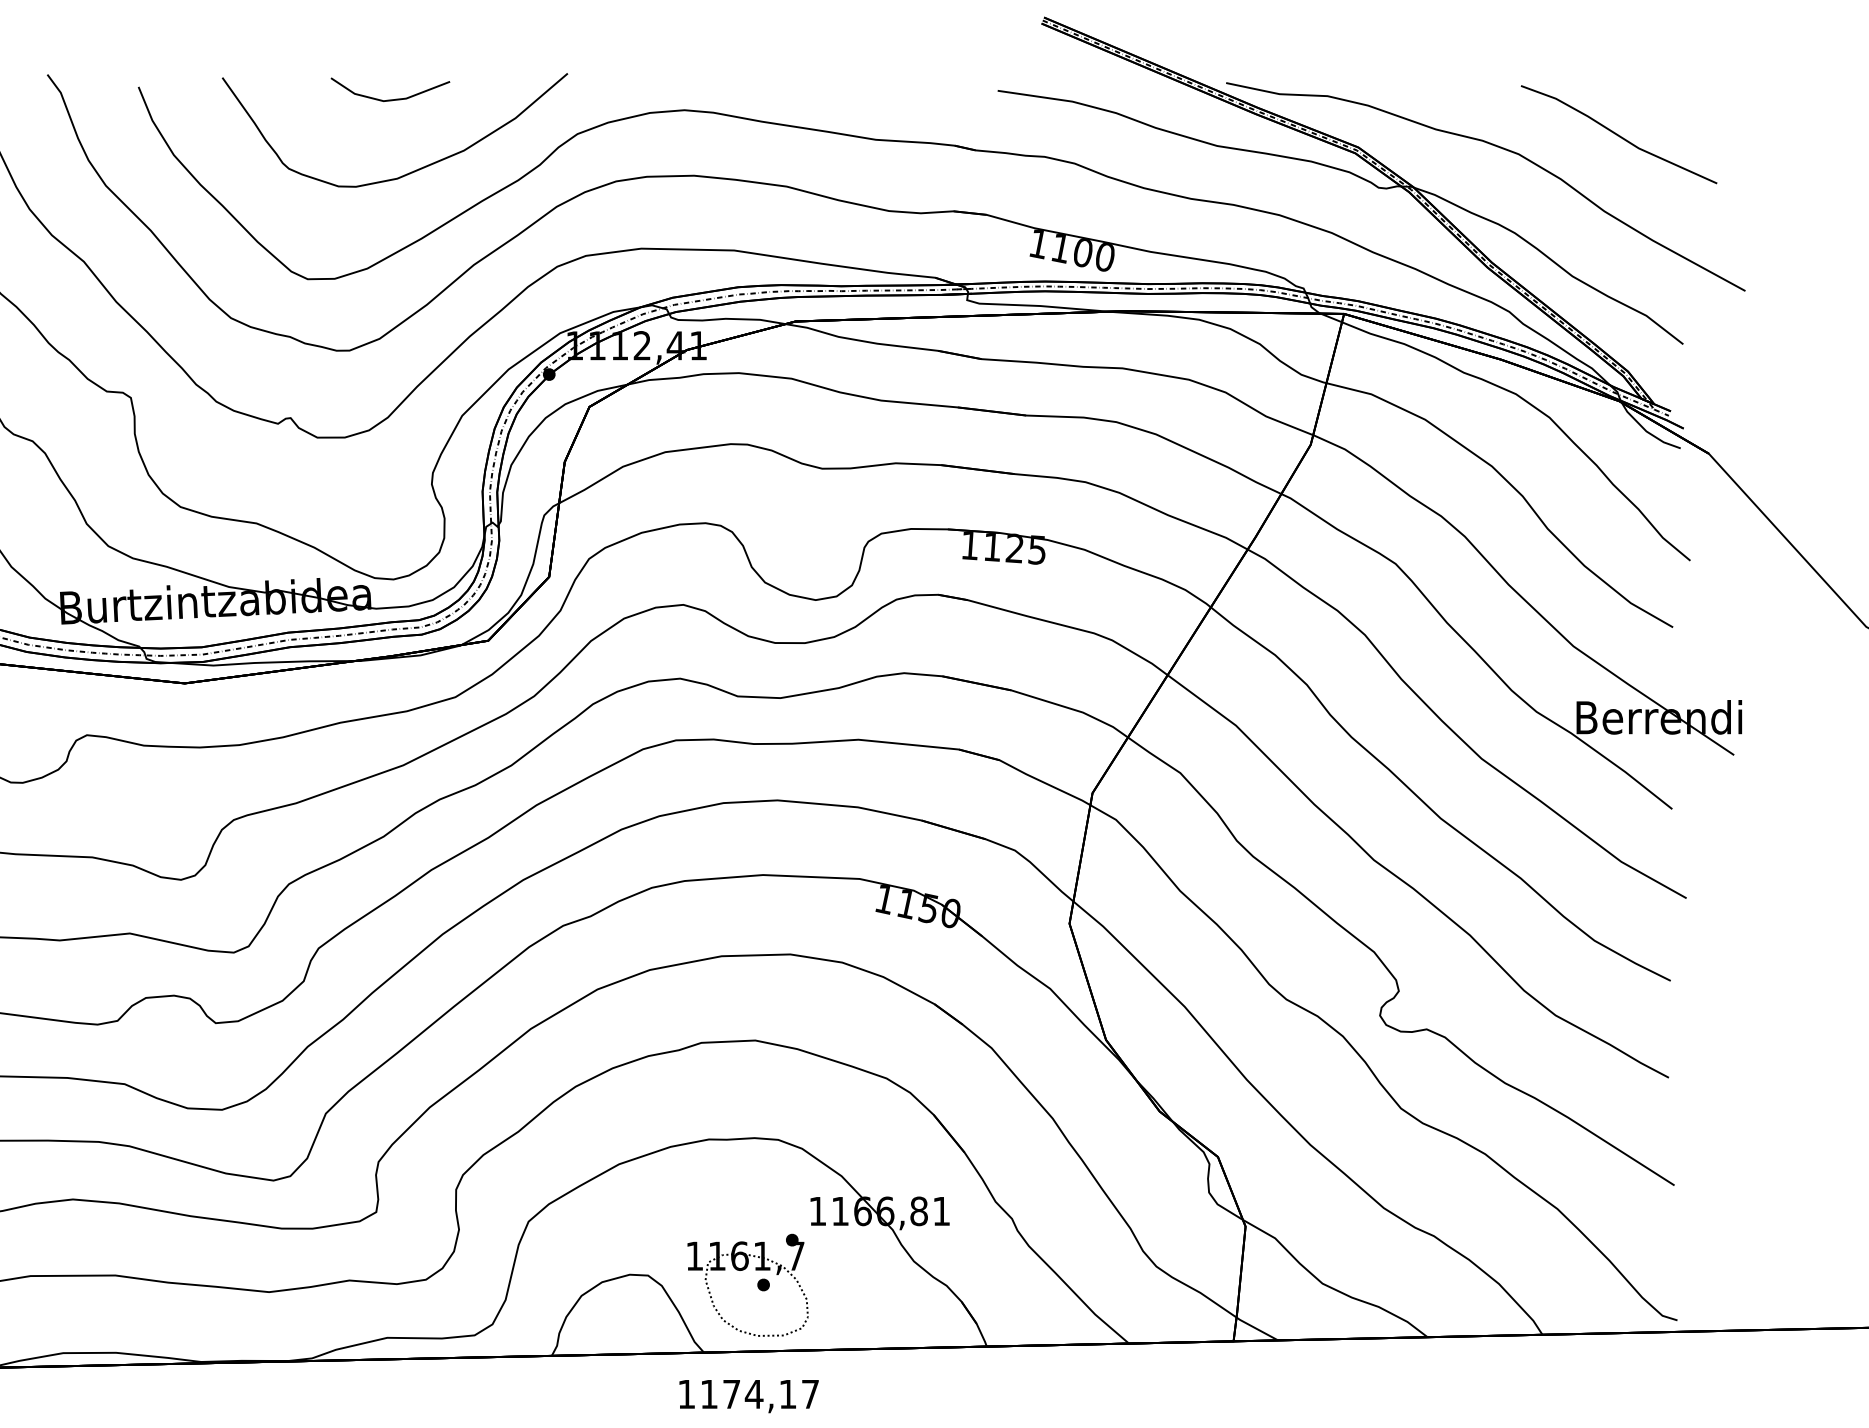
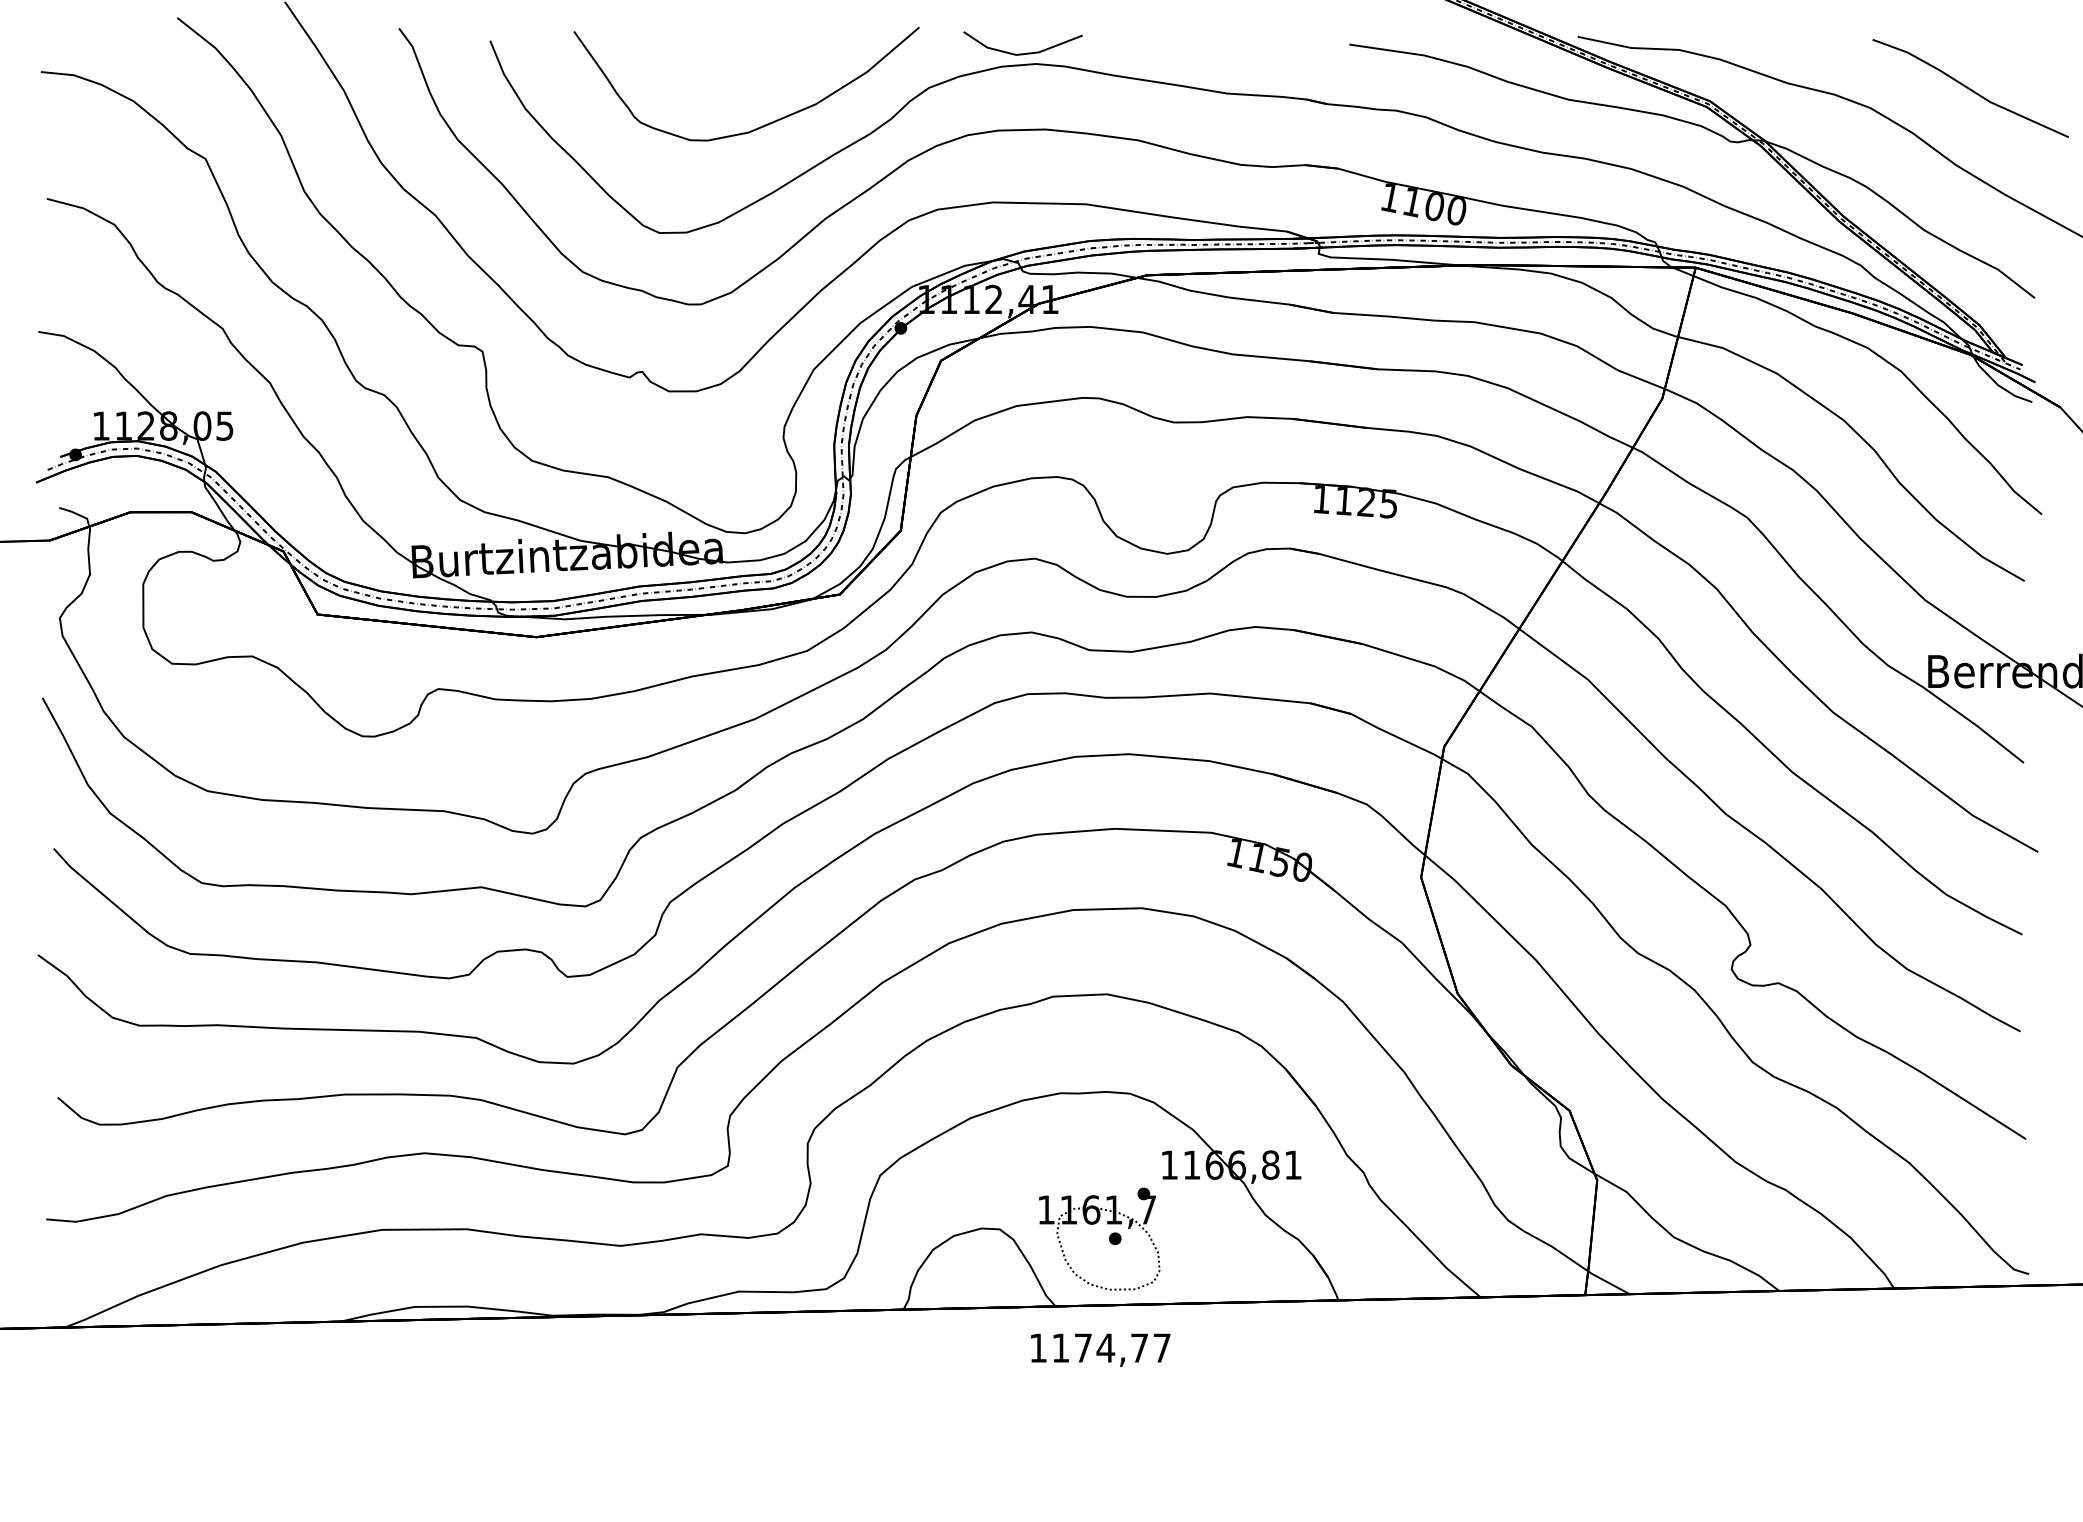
line: (393, 98) -> (1026, 52), moved
text: (787, 1393) -> (1139, 1347), 1174,17 -> 1174,77

